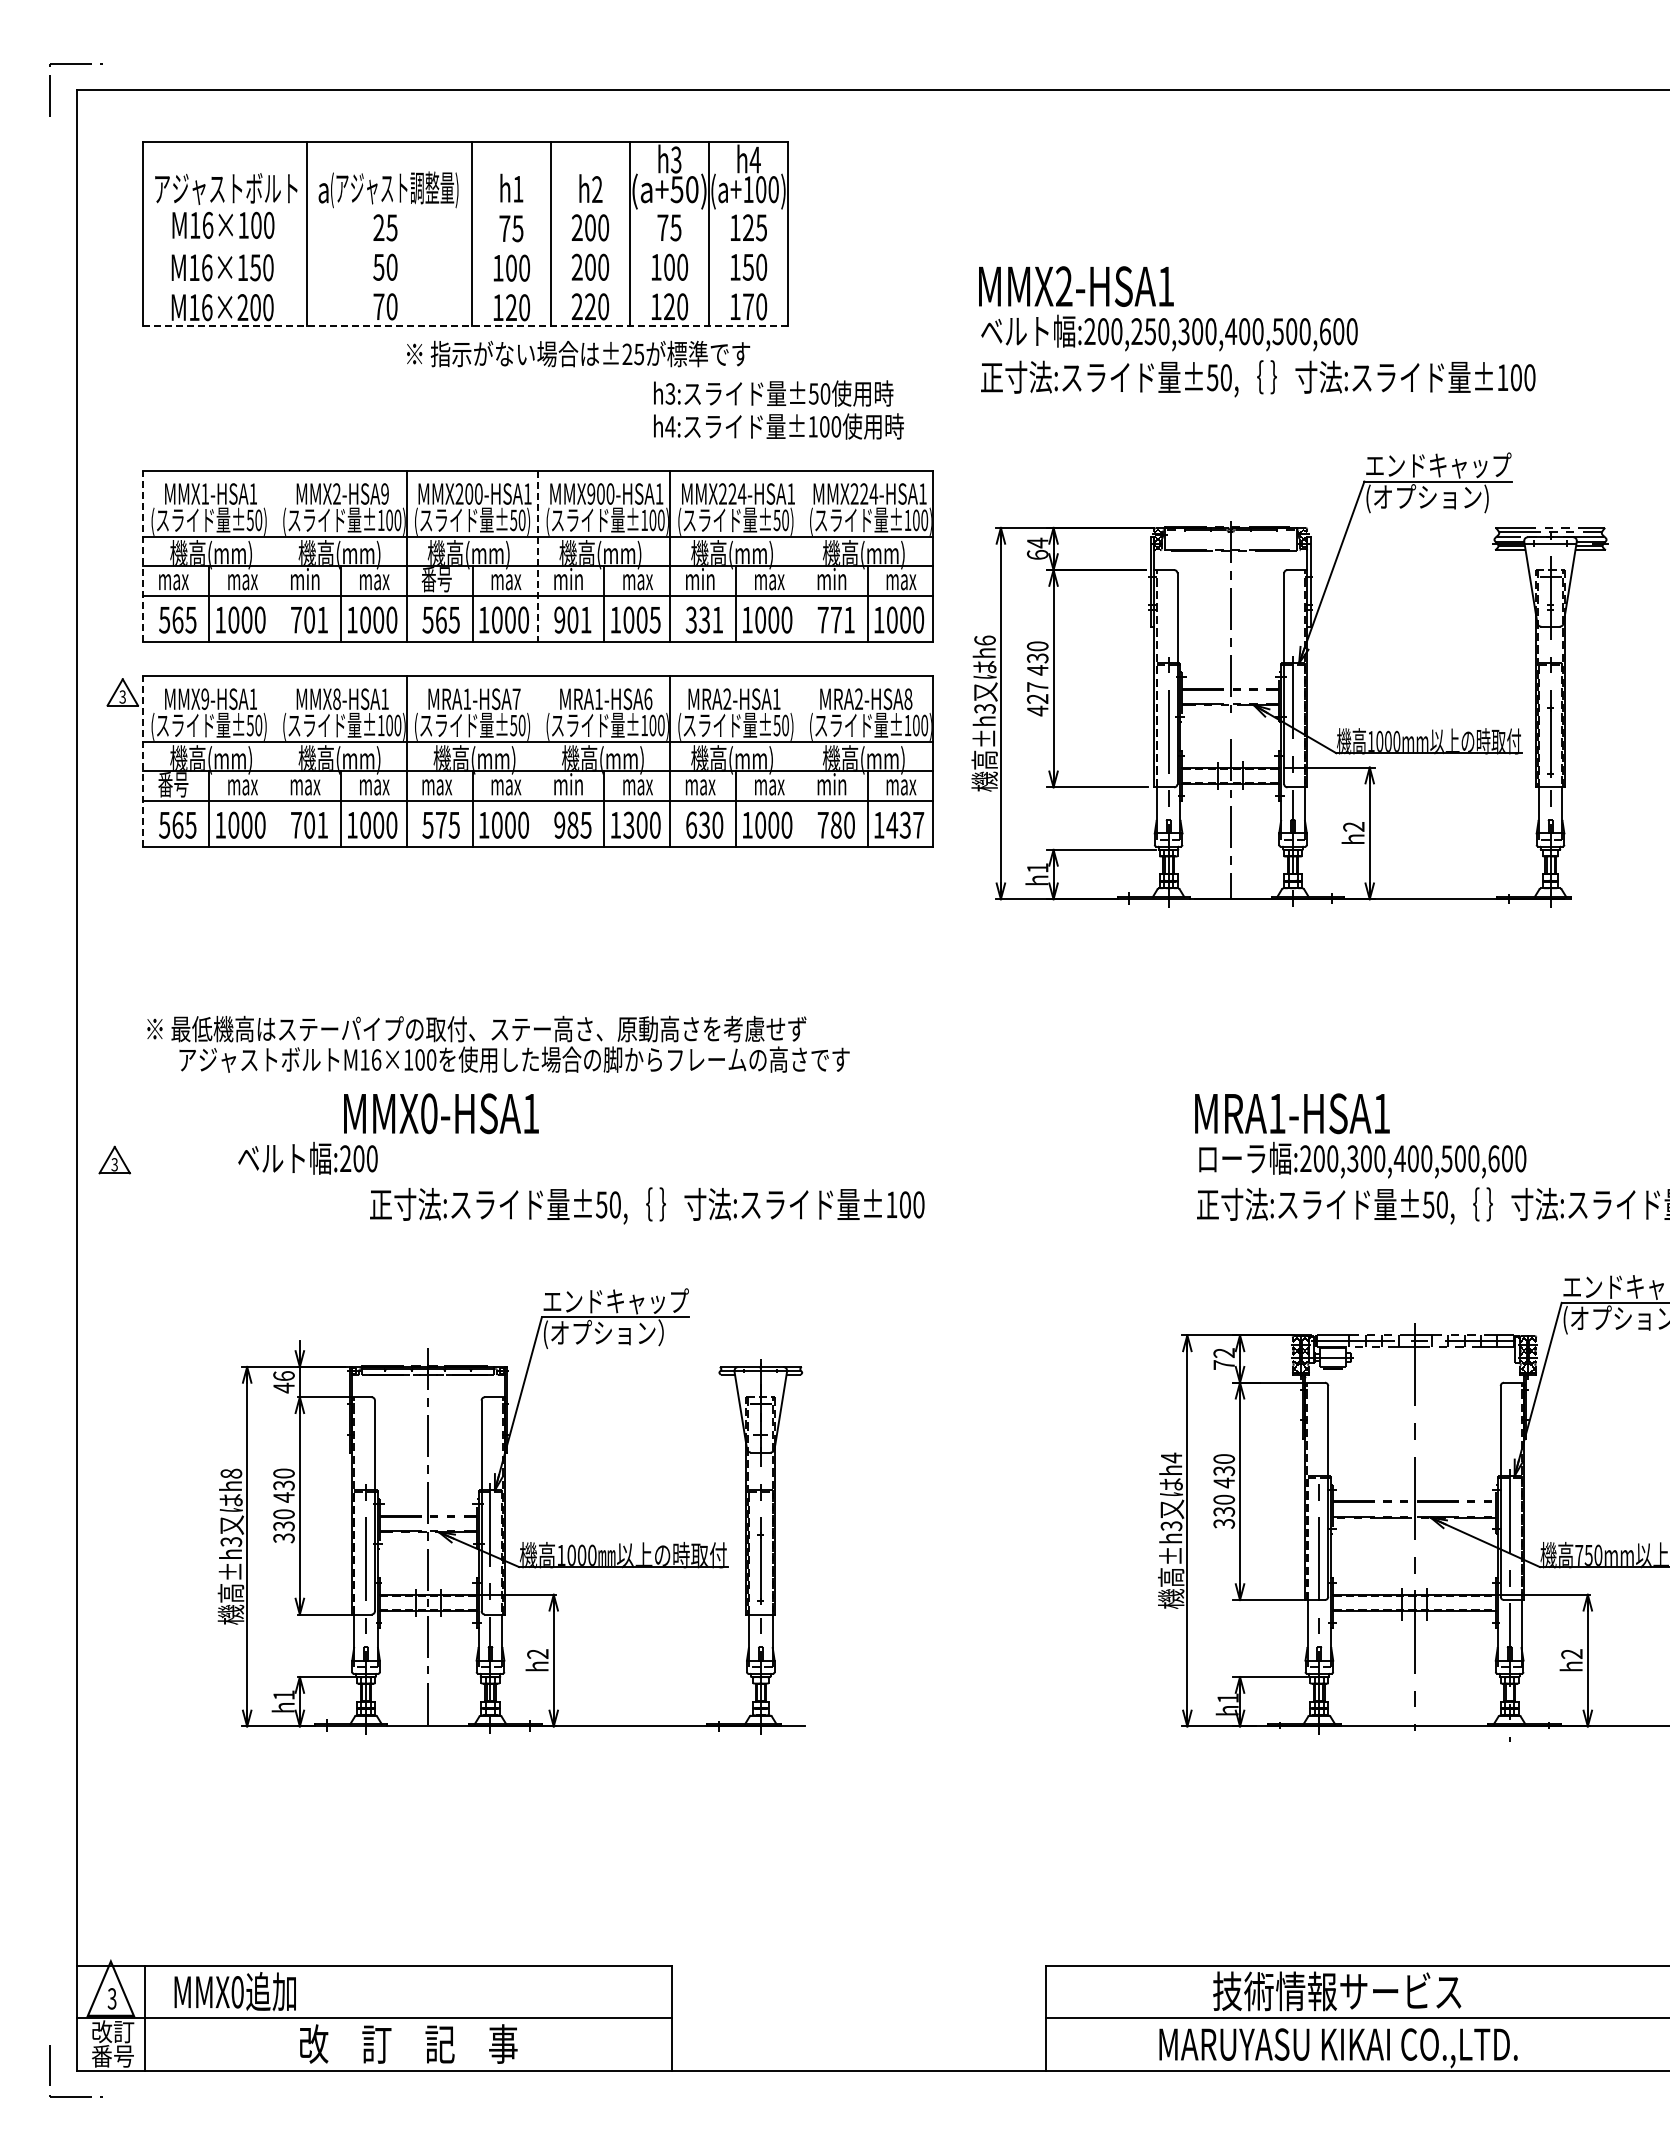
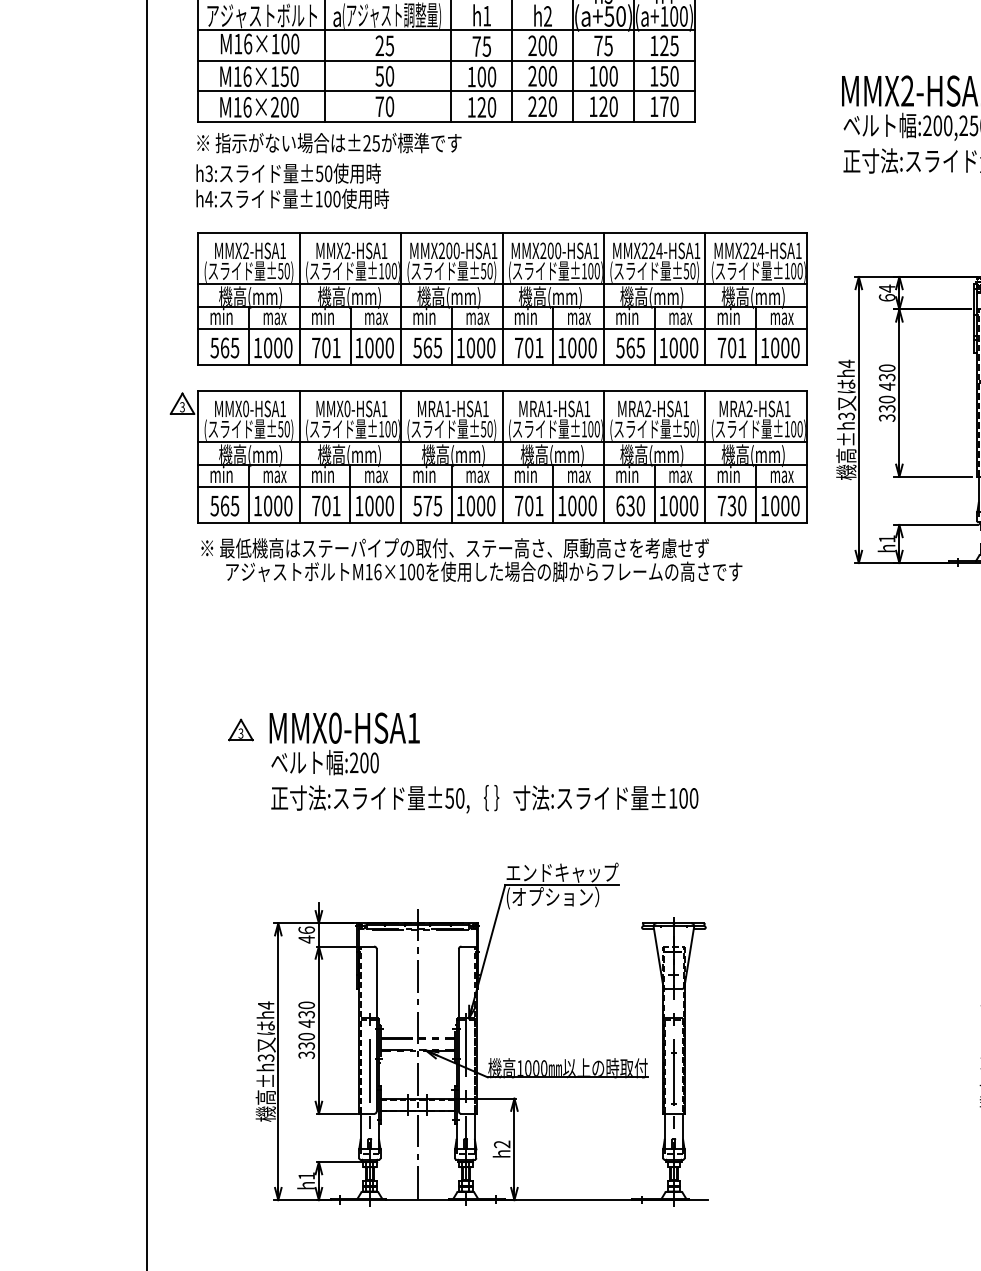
line: (465, 207) -> (446, 30), added
line: (465, 247) -> (446, 61), added
line: (465, 286) -> (446, 91), added
line: (465, 326) -> (446, 121), dashed -> solid
text: (578, 353) -> (329, 142), moved
text: (778, 409) -> (292, 185), moved
text: (205, 493) -> (246, 250), MMX1-HSA1 -> MMX2-HSA1
text: (384, 493) -> (384, 250), MMX2-HSA9 -> MMX2-HSA1
text: (591, 493) -> (543, 250), MMX900-HSA1 -> MMX200-HSA1
line: (275, 555) -> (300, 298), added
line: (801, 555) -> (705, 298), added
line: (143, 556) -> (198, 299), dashed -> solid
line: (538, 556) -> (502, 299), dashed -> solid
text: (173, 578) -> (221, 315), max -> min
text: (436, 579) -> (424, 316), 番号 -> min
text: (559, 619) -> (518, 347), 901 -> 701
text: (654, 619) -> (592, 347), 1005 -> 1000
text: (704, 619) -> (630, 347), 331 -> 565
text: (836, 619) -> (732, 347), 771 -> 701
text: (984, 640) -> (846, 363), h6 -> h4
text: (205, 698) -> (246, 408), MMX9-HSA1 -> MMX0-HSA1
text: (516, 698) -> (485, 408), MRA1-HSA7 -> MRA1-HSA1
text: (336, 699) -> (347, 409), MMX8-HSA1 -> MMX0-HSA1
text: (648, 699) -> (587, 409), MRA1-HSA6 -> MRA1-HSA1
text: (908, 699) -> (787, 409), MRA2-HSA8 -> MRA2-HSA1
text: (1037, 699) -> (887, 409), 427 -> 330
line: (143, 761) -> (198, 456), dashed -> solid
line: (274, 761) -> (299, 456), added
line: (538, 761) -> (502, 456), added
line: (801, 761) -> (705, 456), added
text: (173, 784) -> (221, 474), 番号 -> min
text: (305, 784) -> (323, 474), max -> min
text: (437, 784) -> (424, 474), max -> min
text: (700, 784) -> (627, 474), max -> min
text: (572, 824) -> (528, 505), 985 -> 701
text: (628, 824) -> (572, 505), 1300 -> 1000
text: (835, 824) -> (731, 505), 780 -> 730
text: (905, 824) -> (785, 505), 1437 -> 1000
text: (498, 1043) -> (471, 559), moved
text: (441, 1113) -> (344, 728), moved
part: (114, 1159) -> (240, 729), moved
text: (647, 1205) -> (484, 798), moved
text: (231, 1473) -> (266, 1005), h8 -> h4

